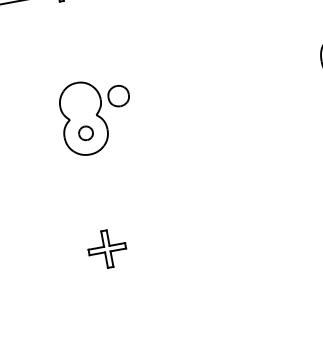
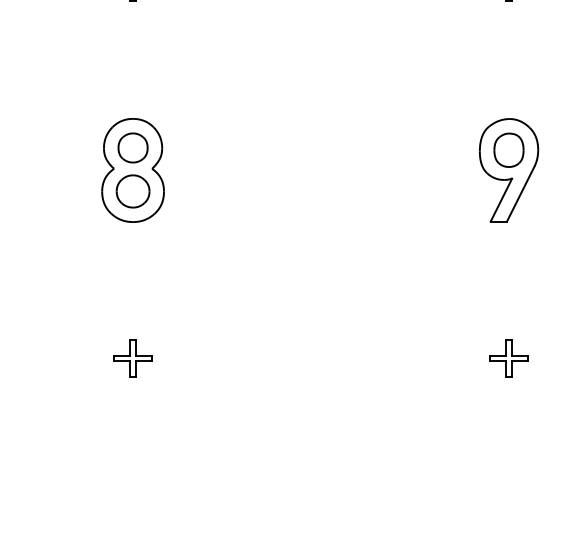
part: (118, 95) -> (132, 147), moved
part: (85, 133) -> (132, 191), size x1.67
part: (106, 249) -> (132, 358), size x0.71

